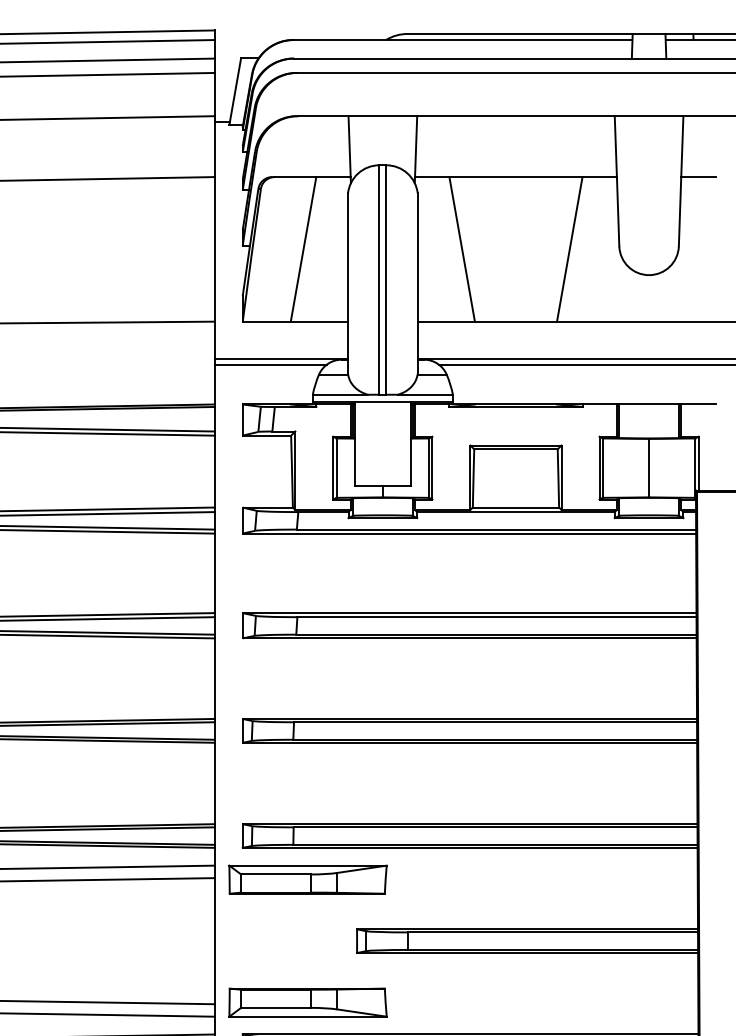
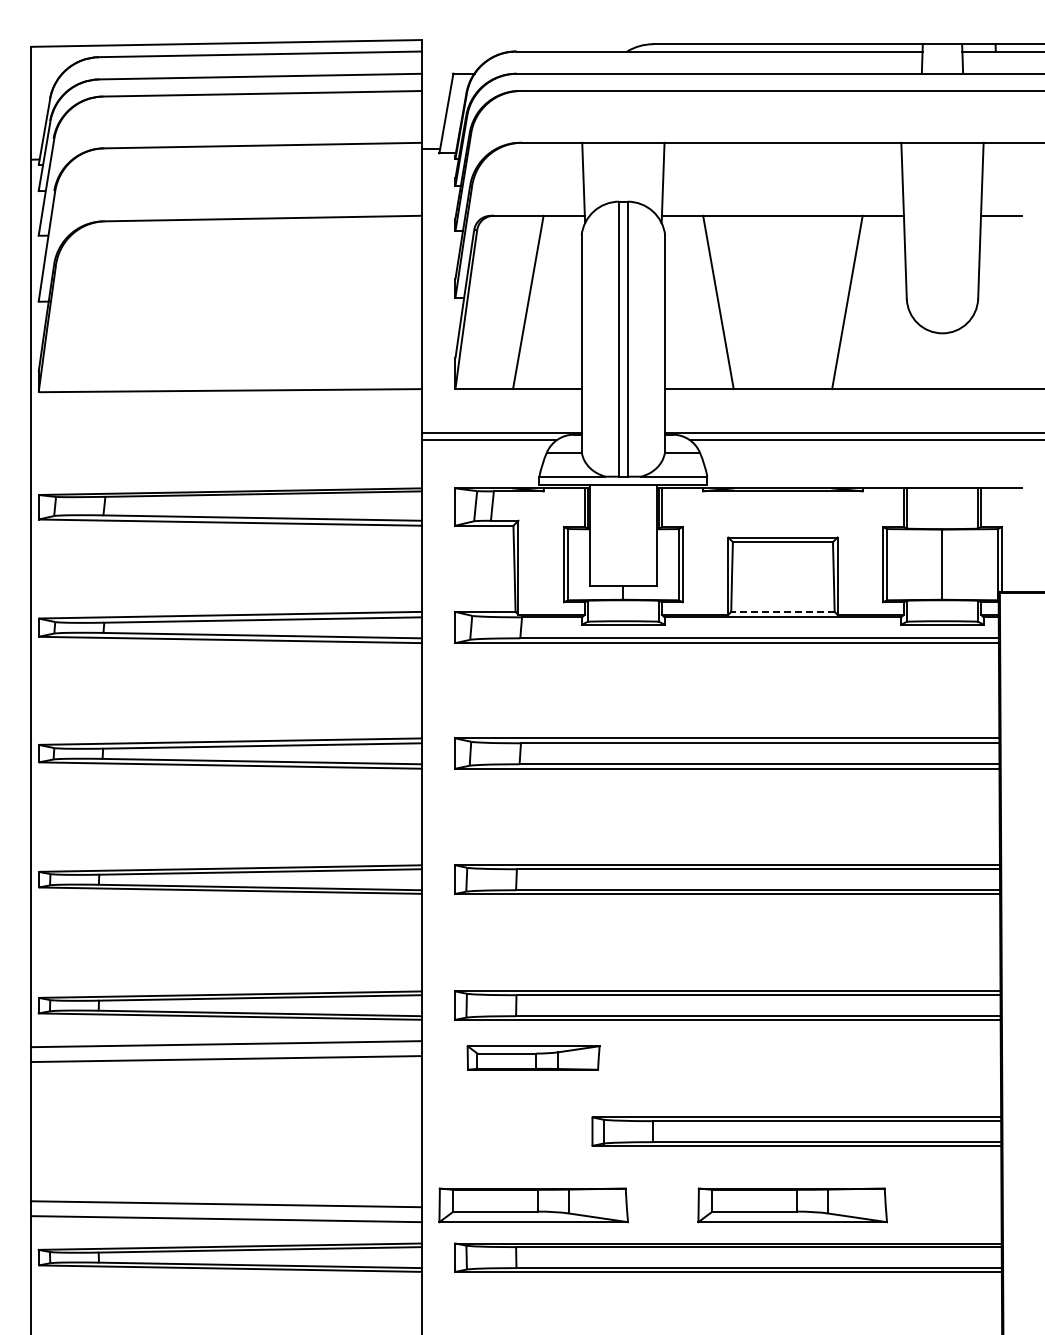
line: (515, 507) -> (782, 611), solid -> dashed
part: (307, 879) -> (533, 1057), size x0.7
part: (523, 1002) -> (792, 1205), added

